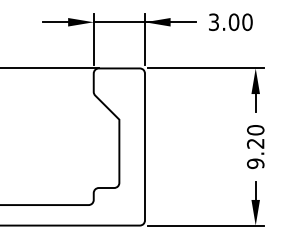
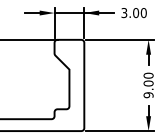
text: (255, 143) -> (148, 83), 9.20 -> 9.00

